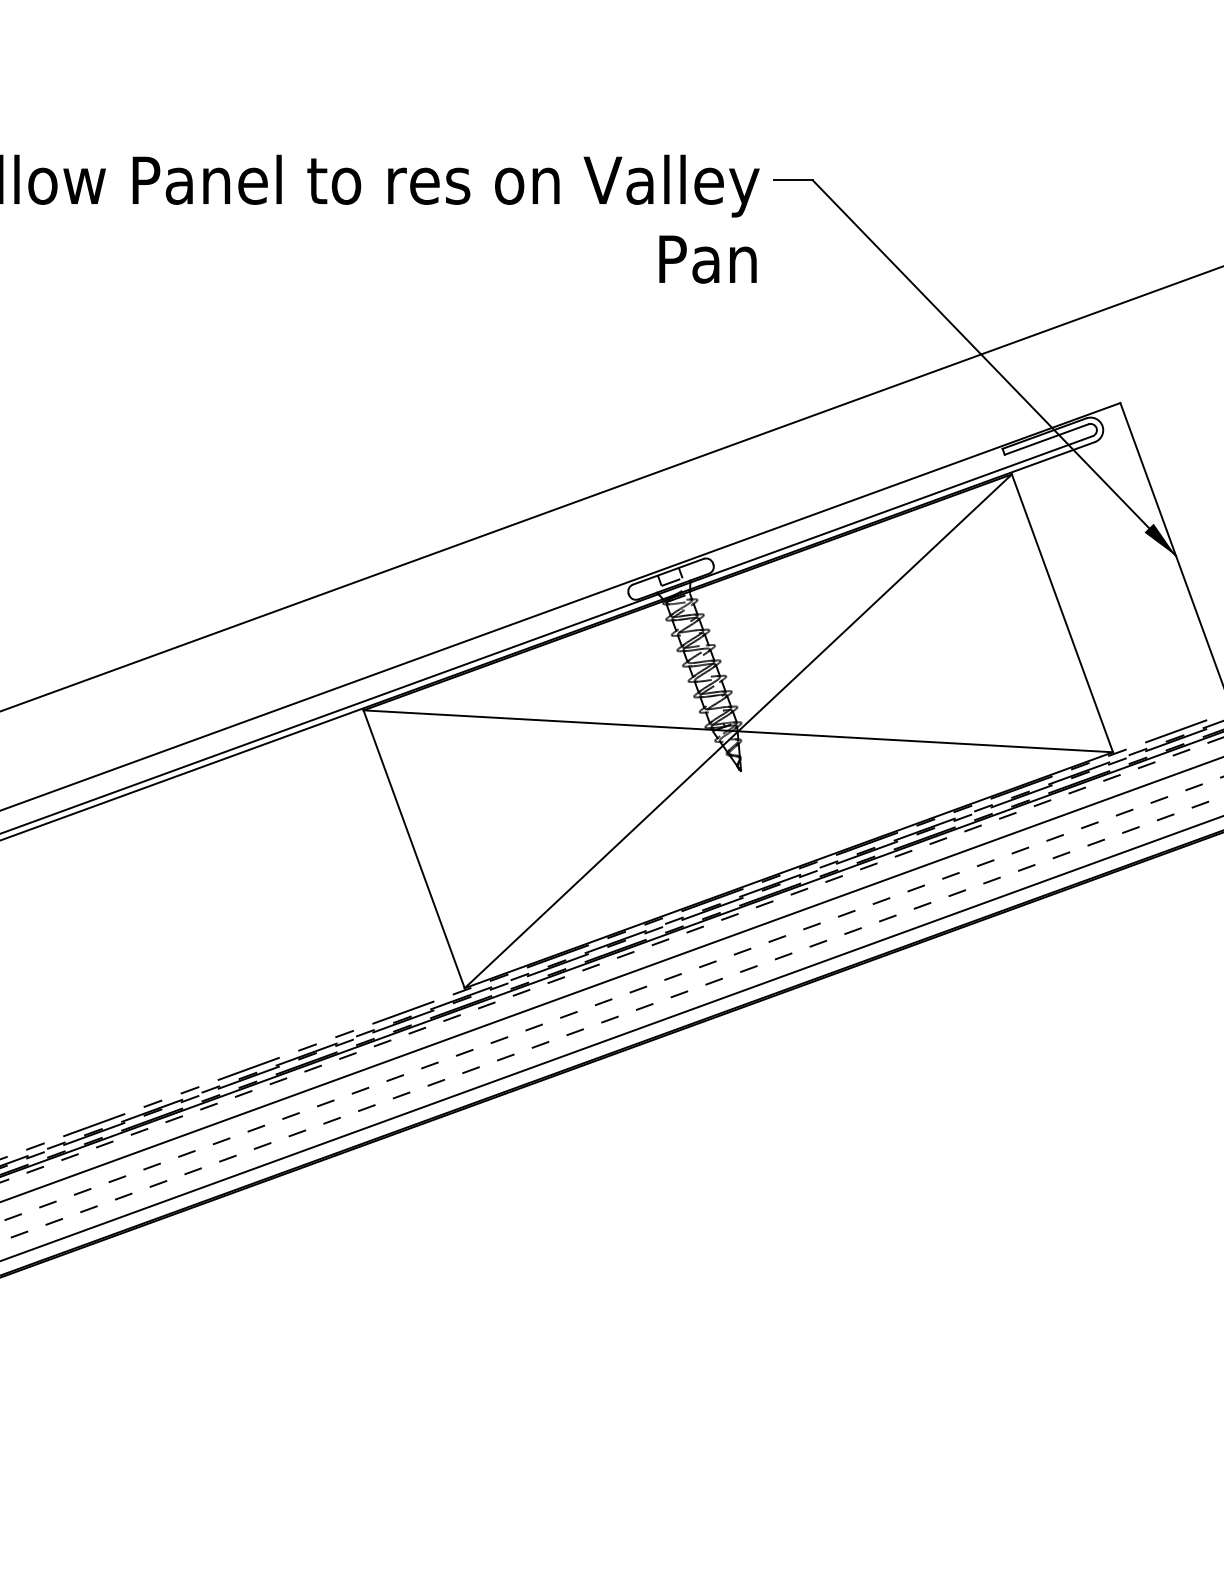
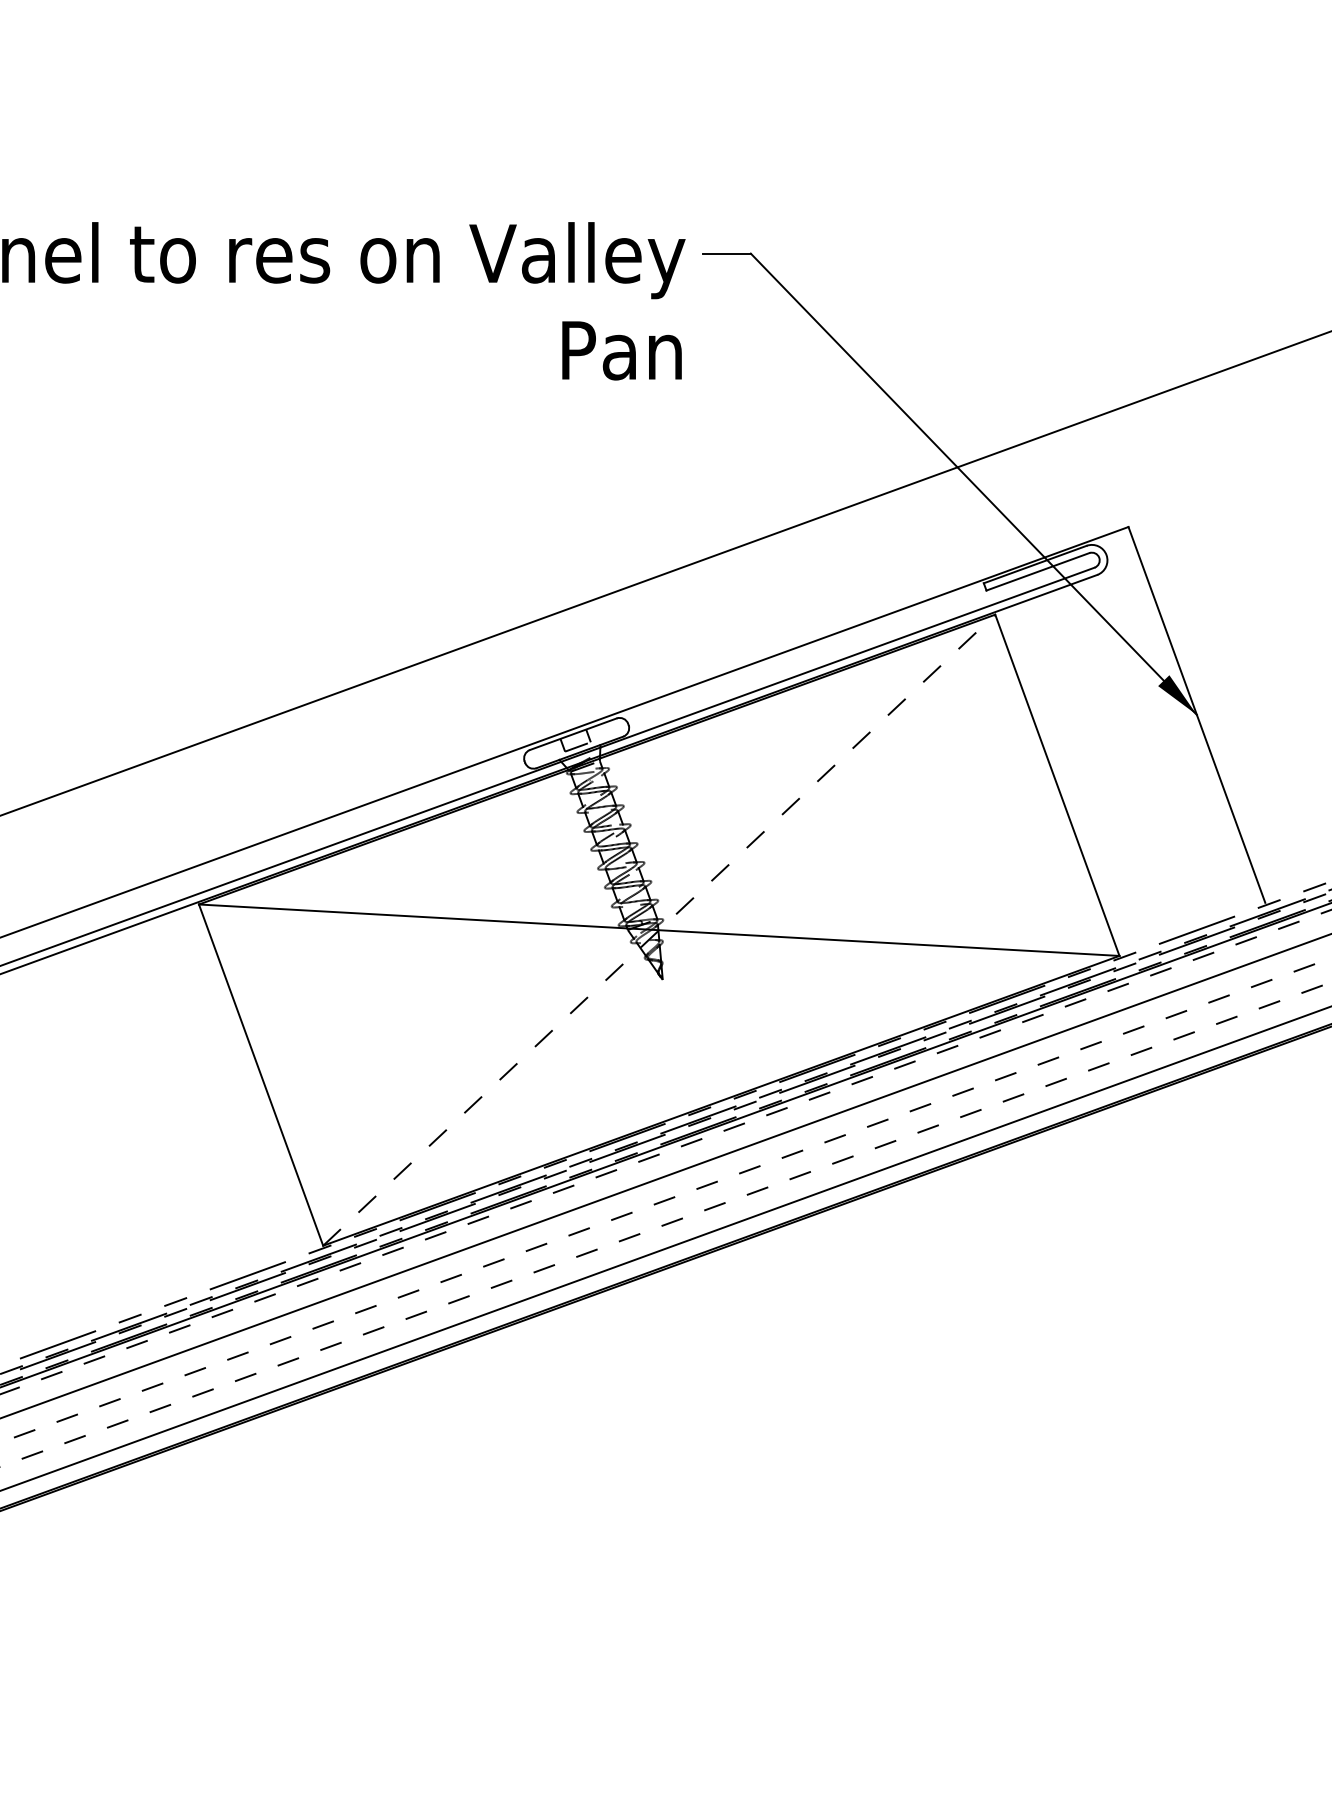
line: (738, 730) -> (659, 929), solid -> dashed

